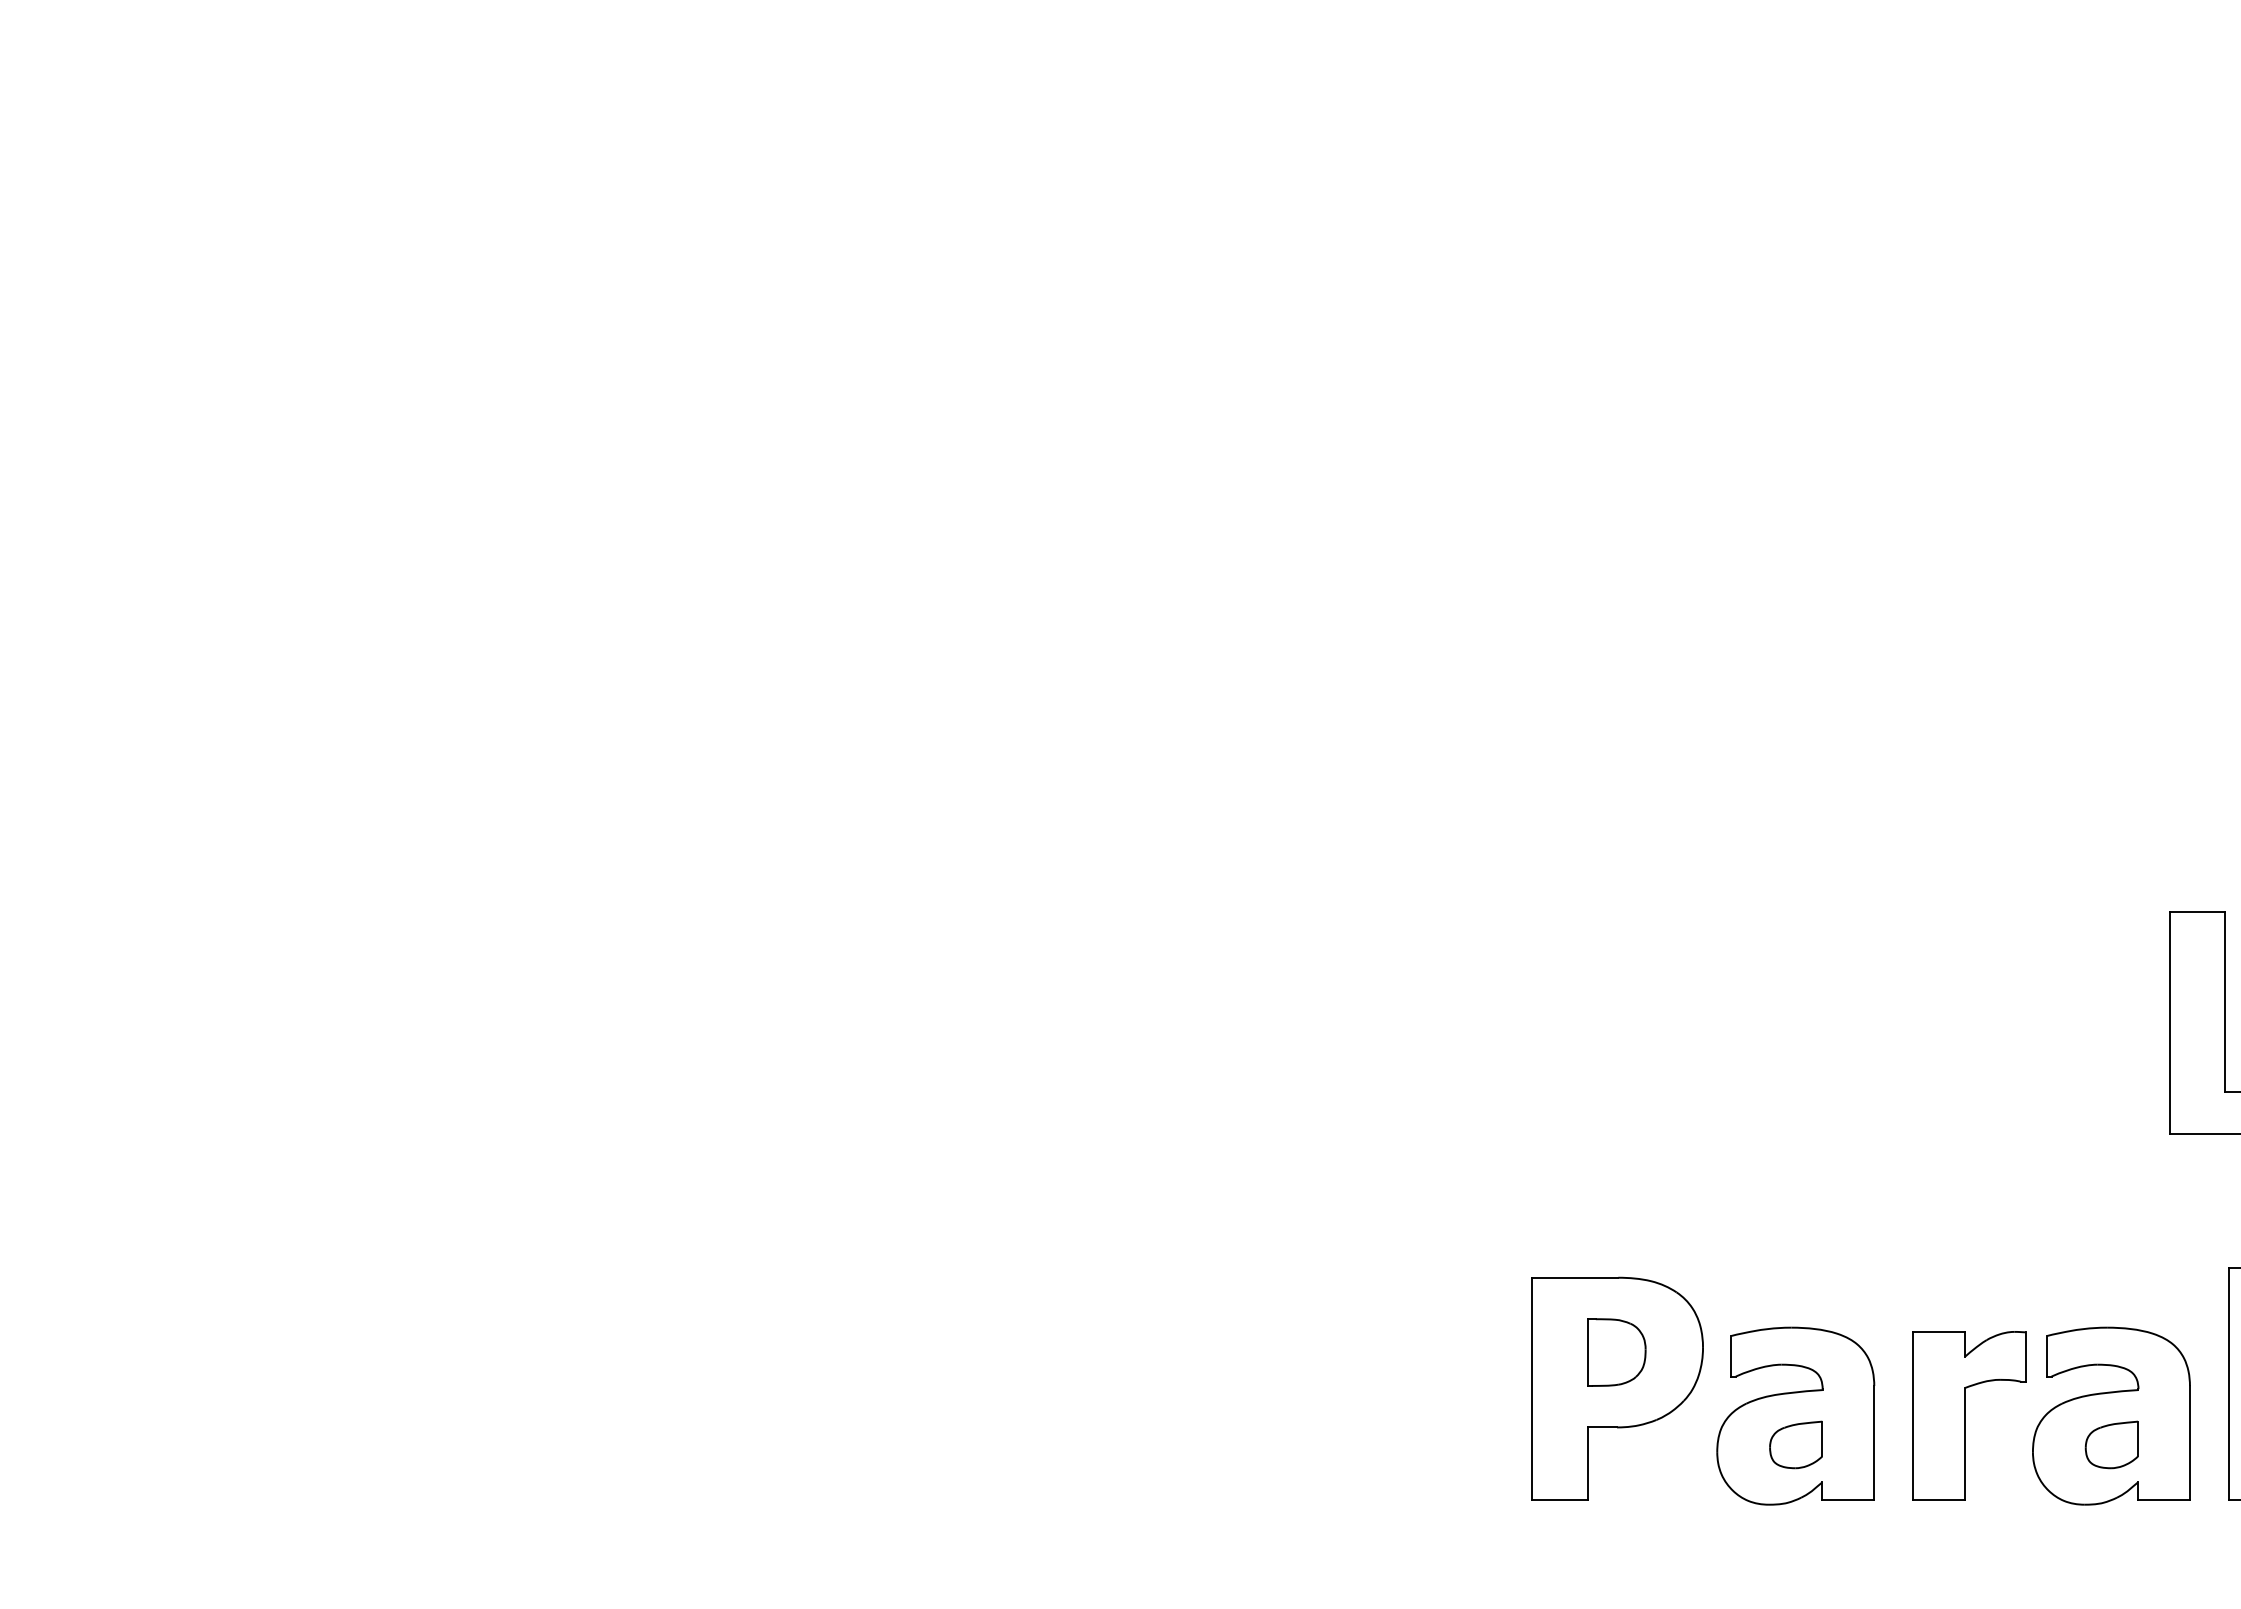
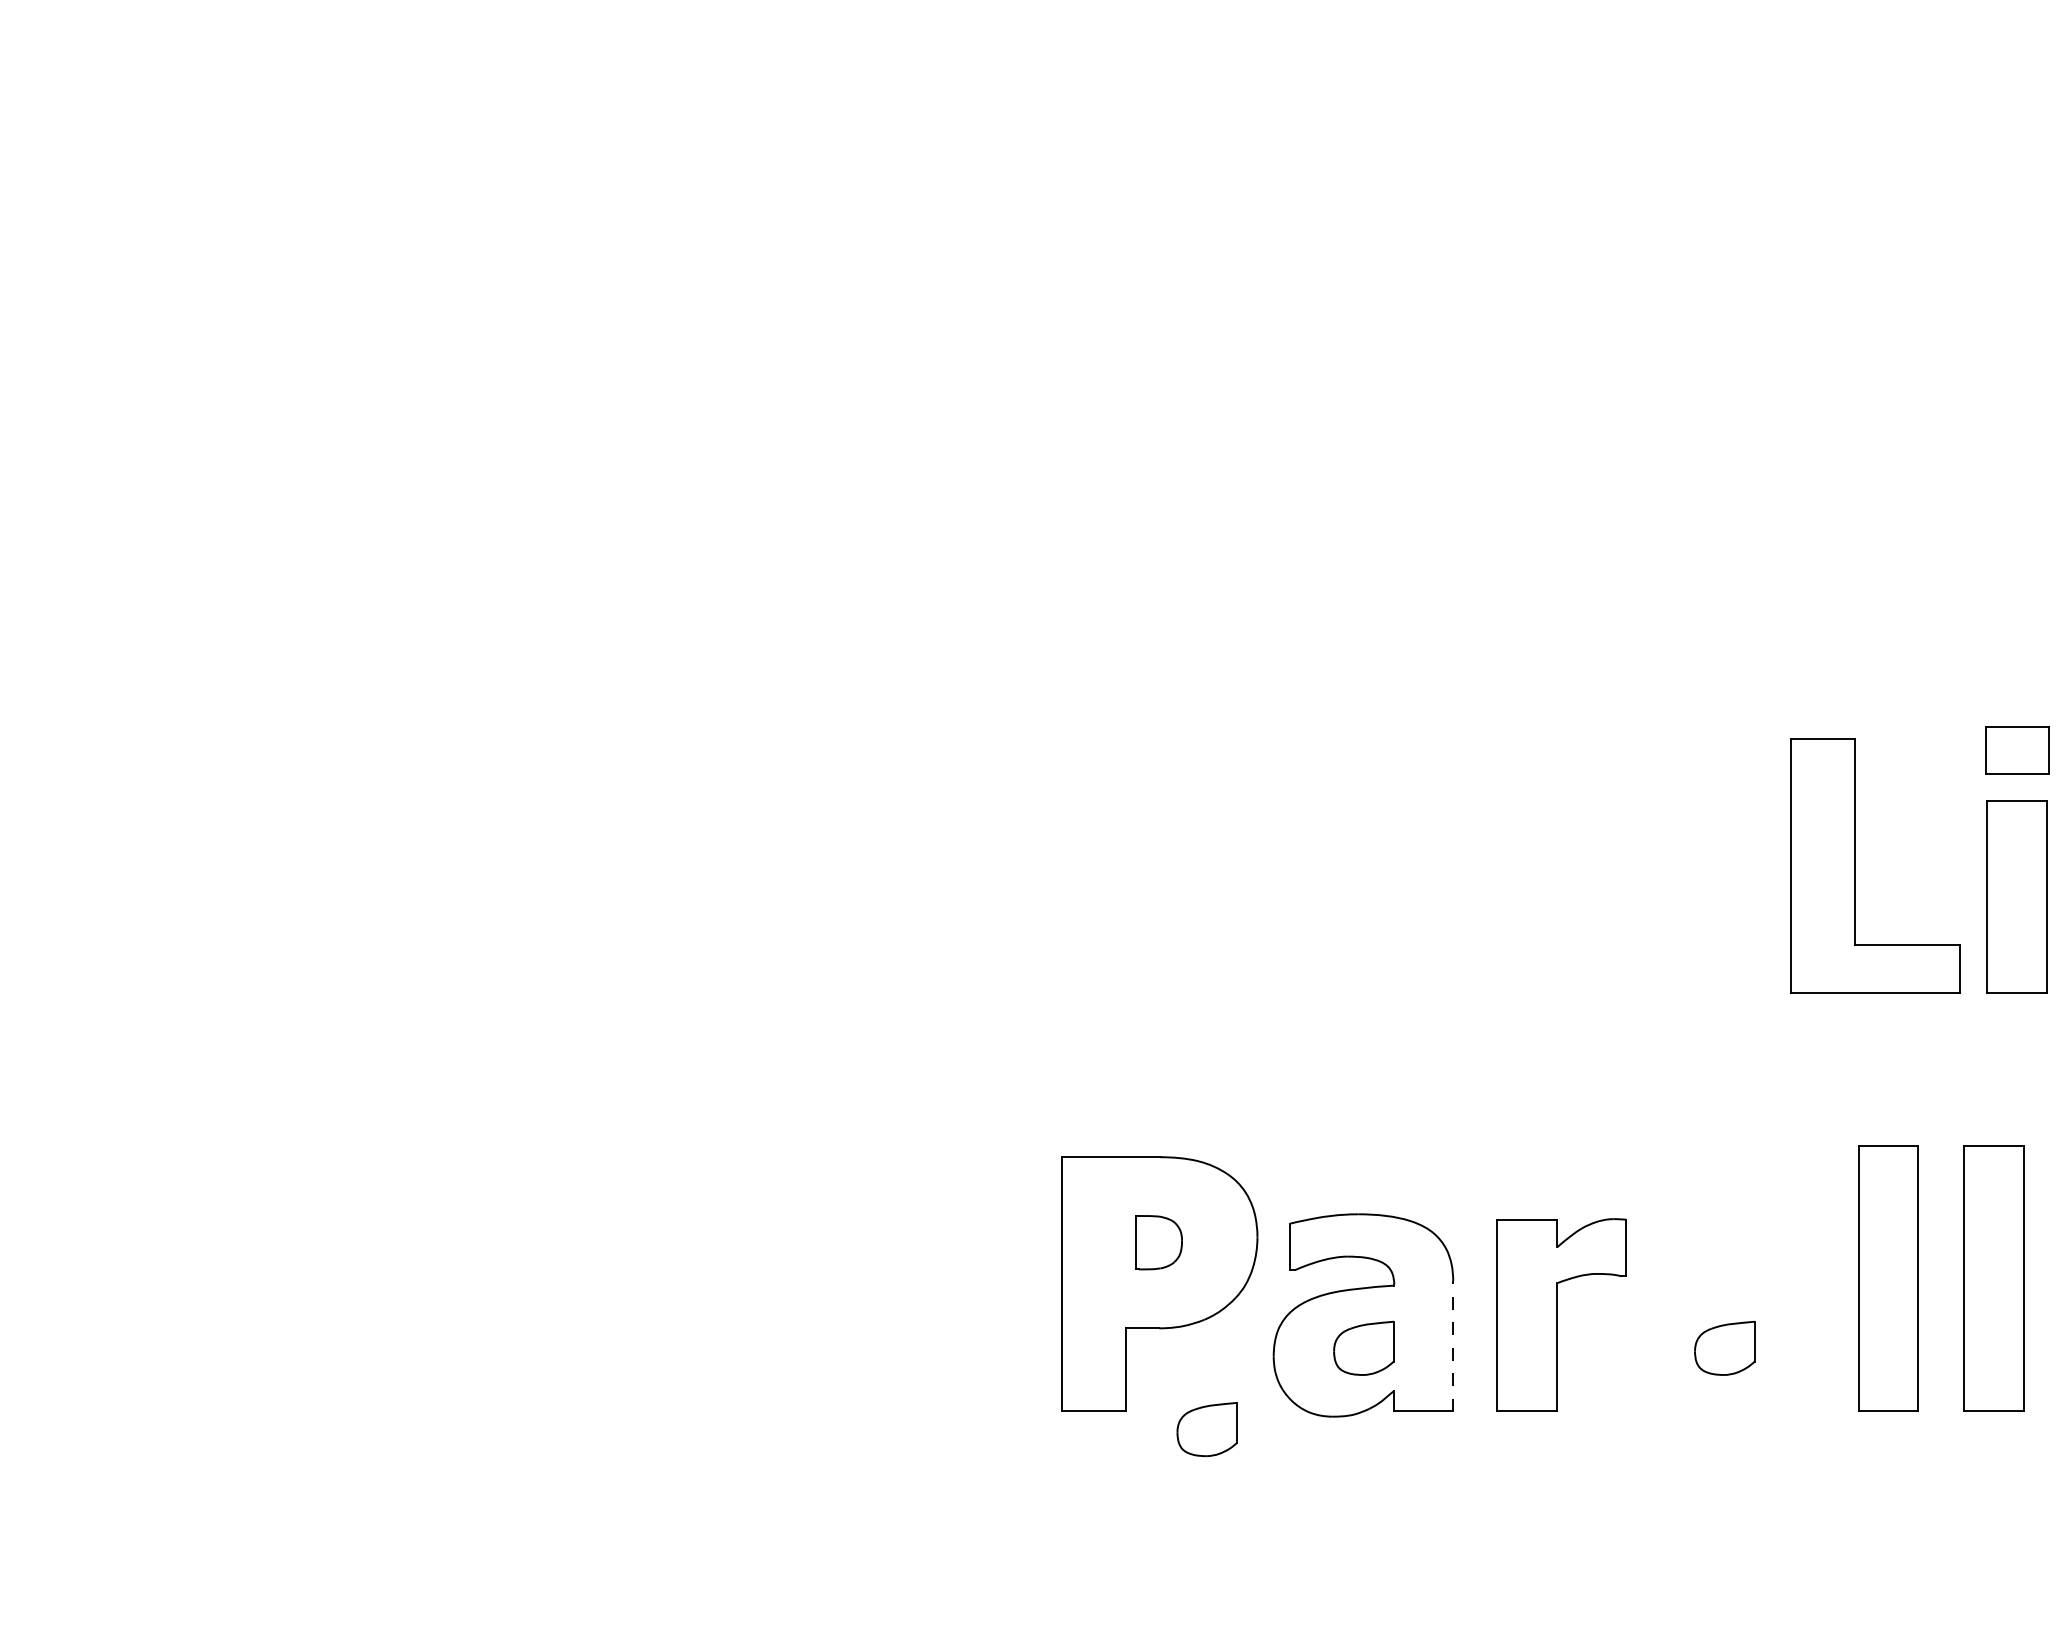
part: (1616, 1352) -> (1158, 1242), size x0.7
part: (2111, 1415) -> (1724, 1314), removed
line: (1874, 1442) -> (1453, 1345), solid -> dashed
part: (1658, 1515) -> (1206, 1429), added

